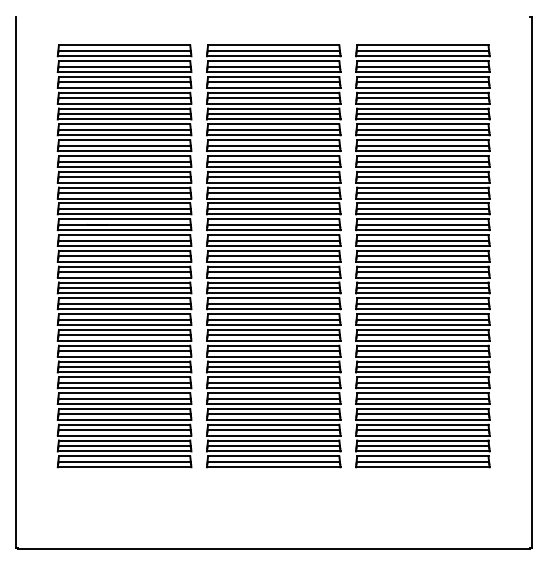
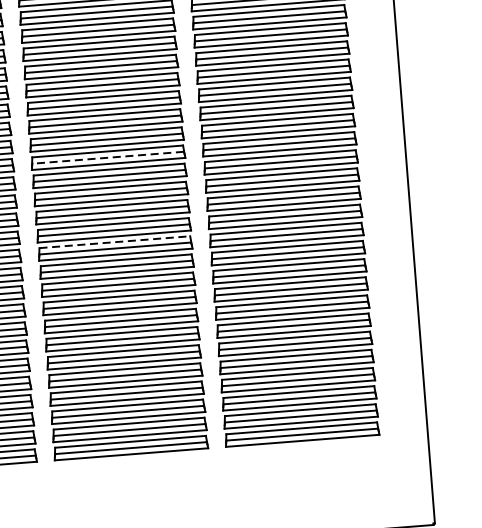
line: (273, 208) -> (107, 157), solid -> dashed
line: (273, 282) -> (114, 242), solid -> dashed

